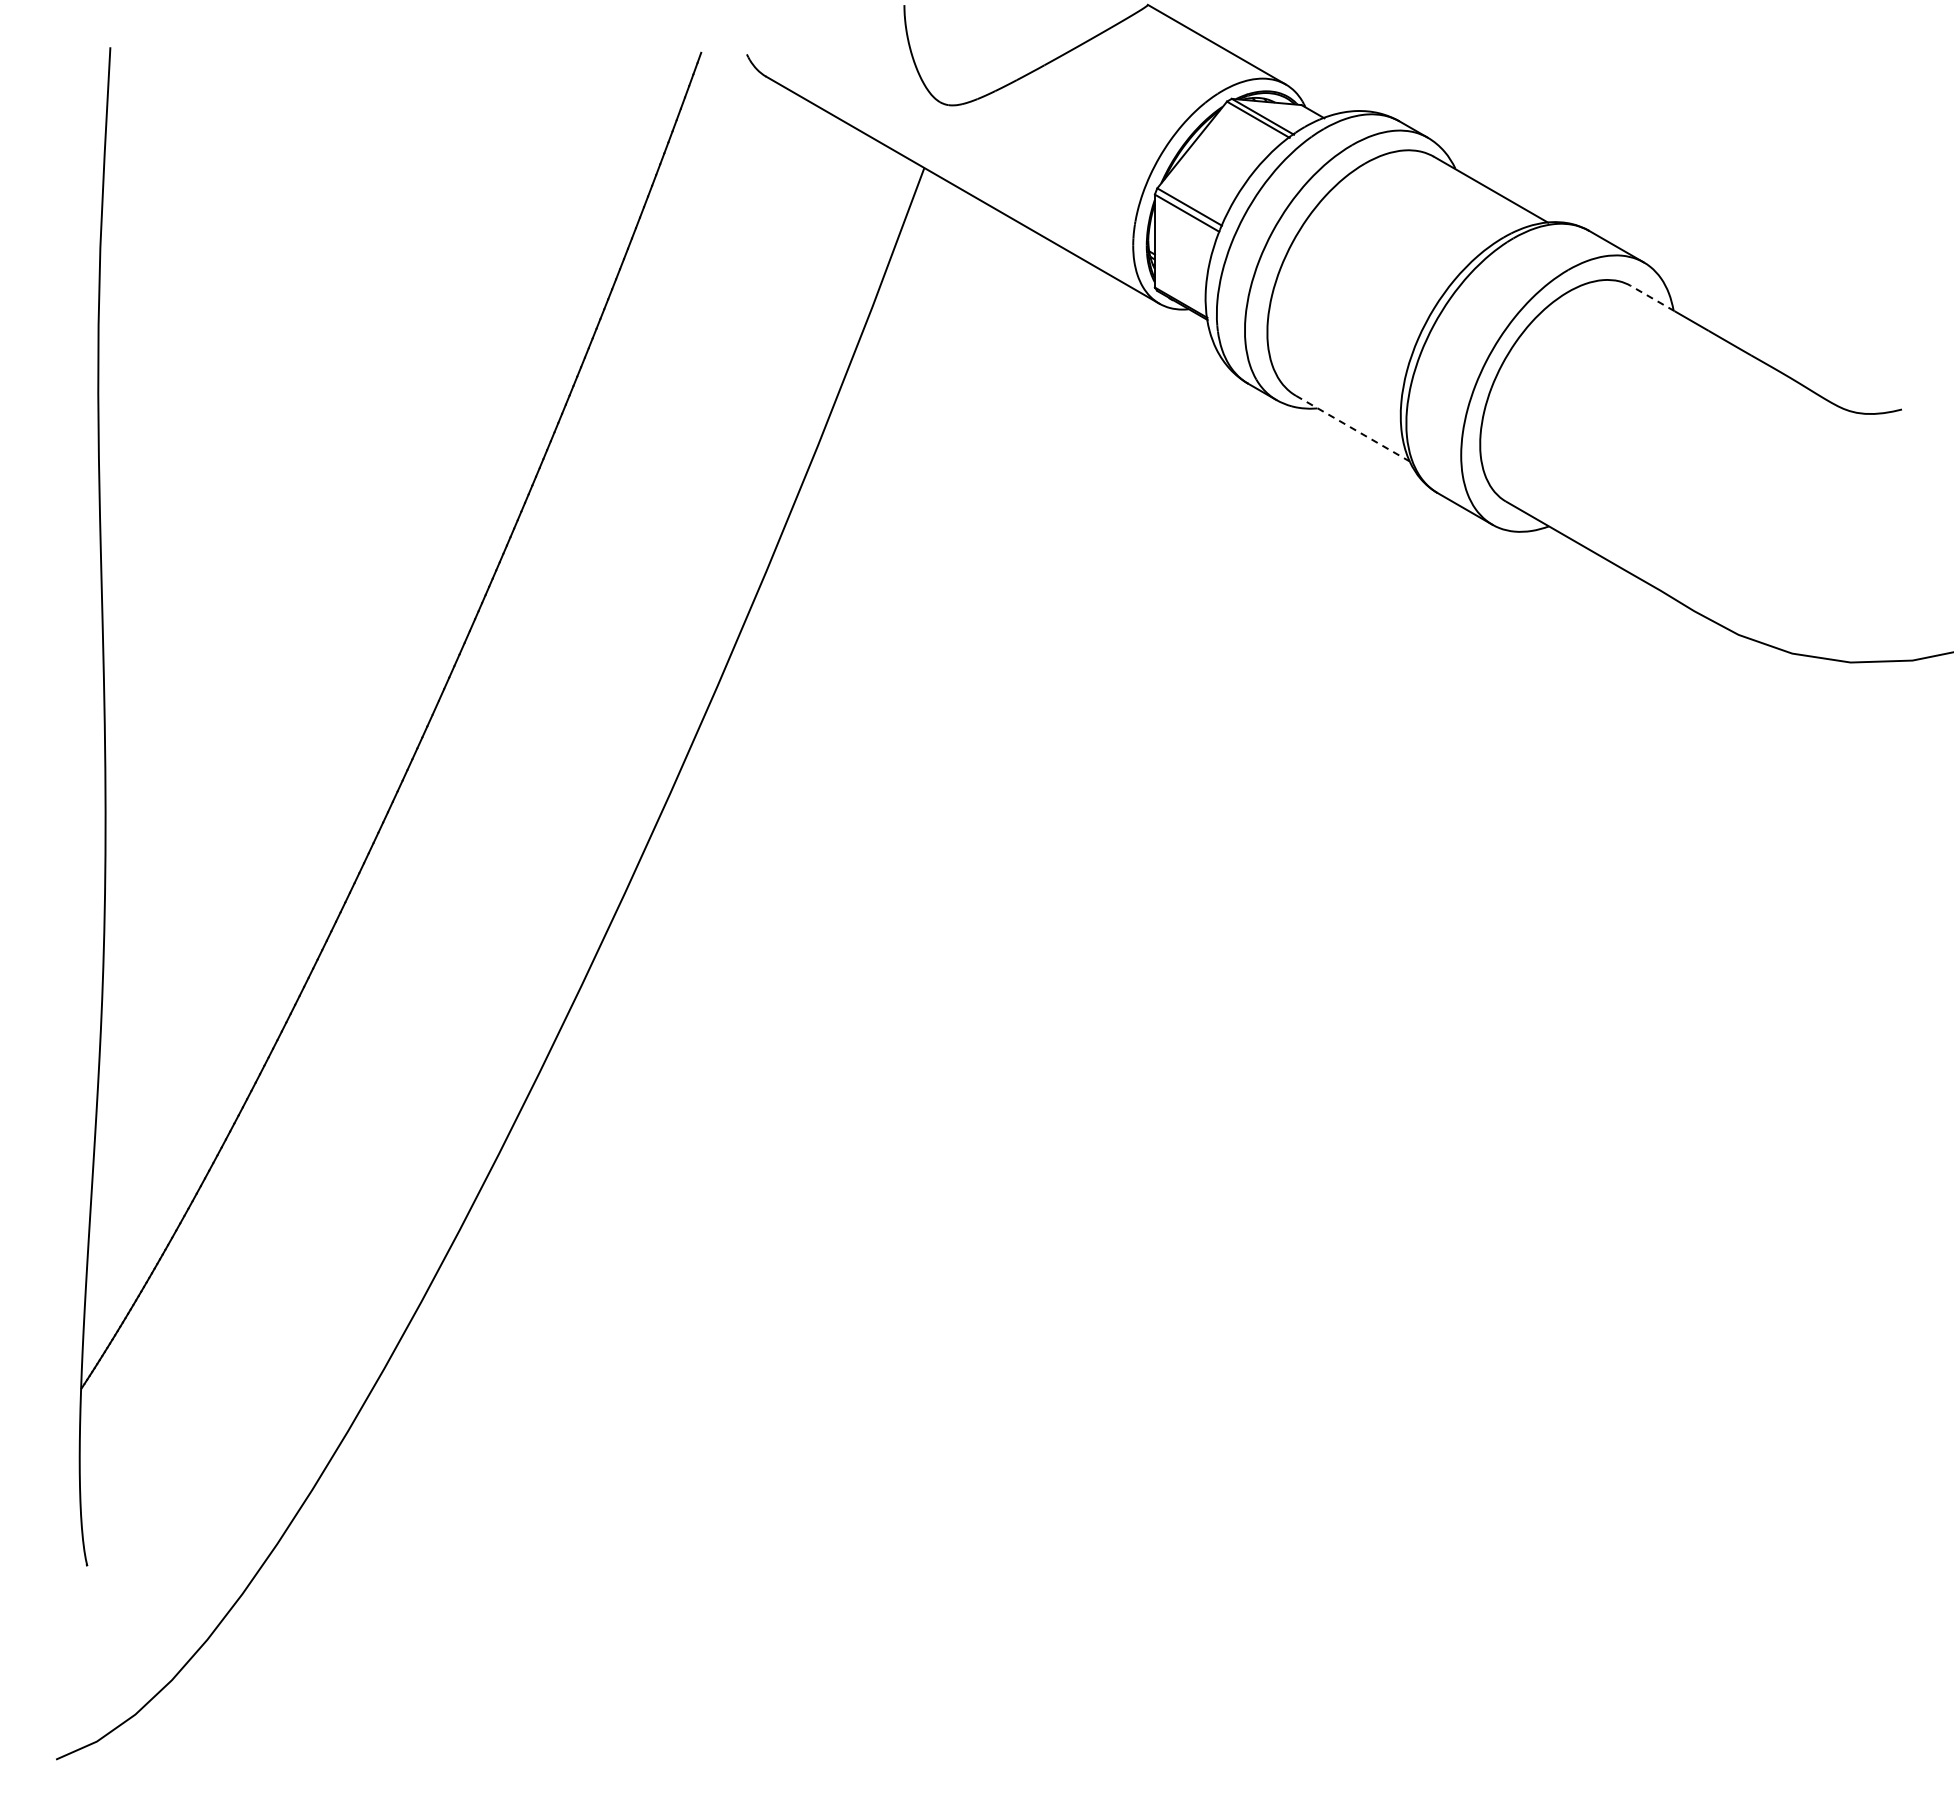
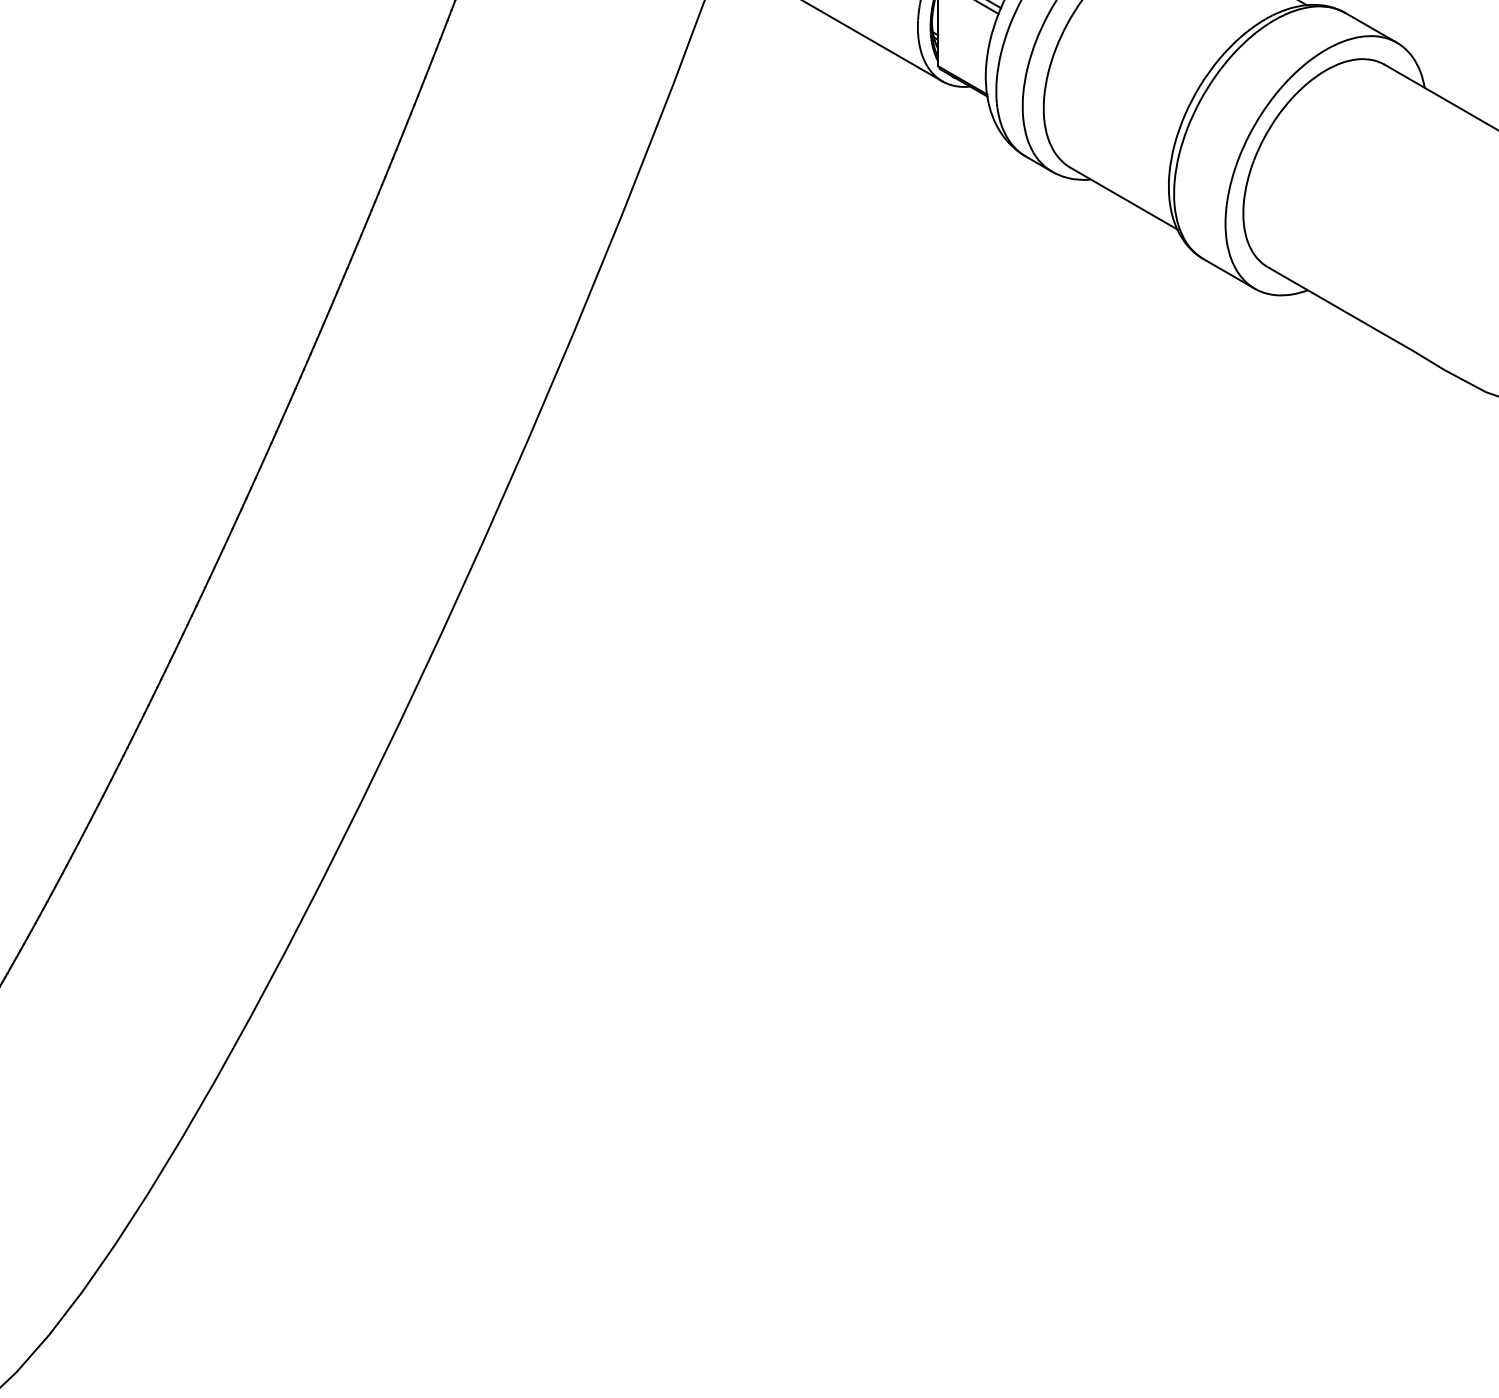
line: (1652, 298) -> (1404, 76), dashed -> solid
line: (1353, 429) -> (1124, 199), dashed -> solid

